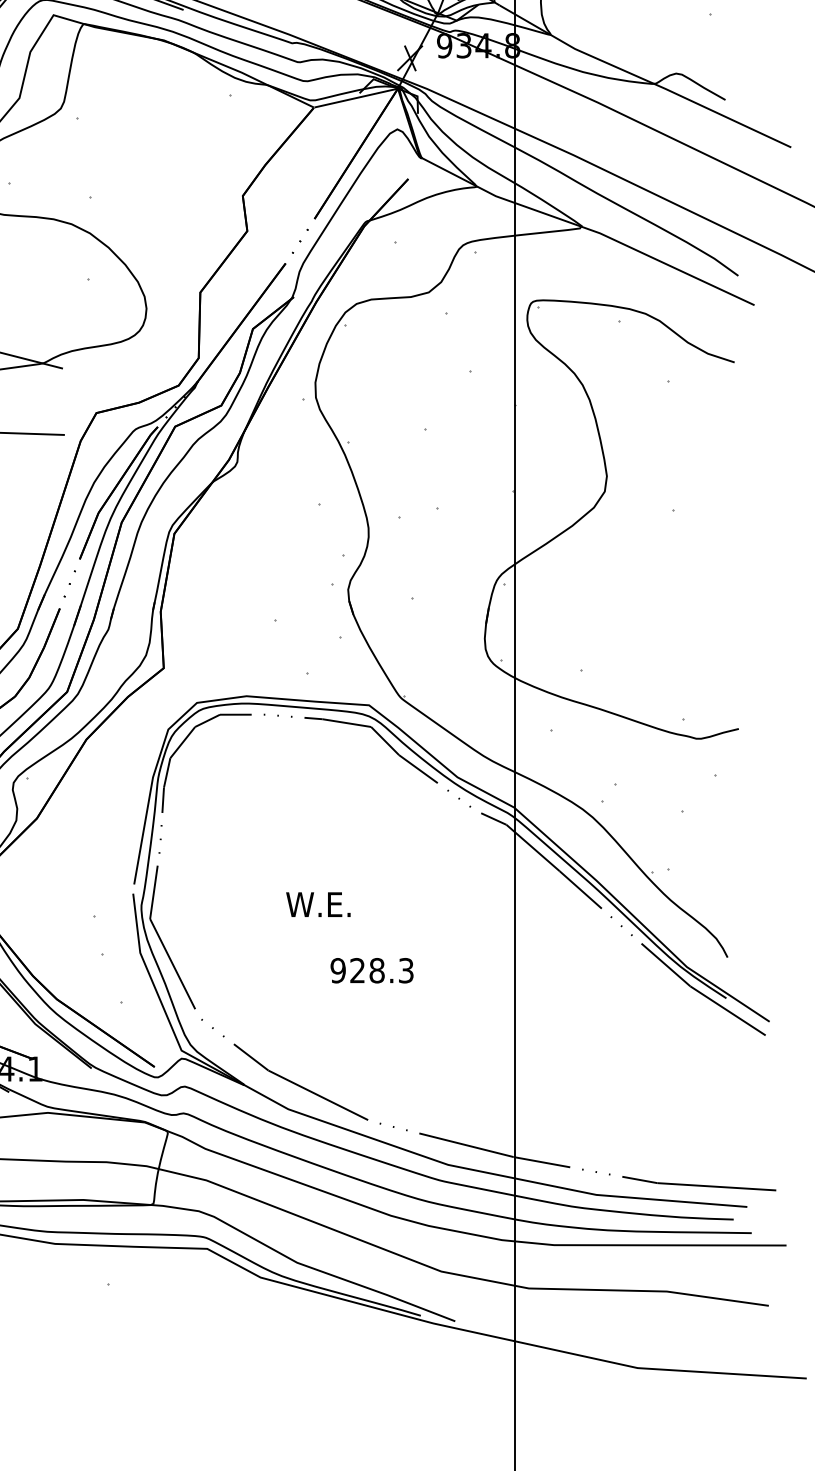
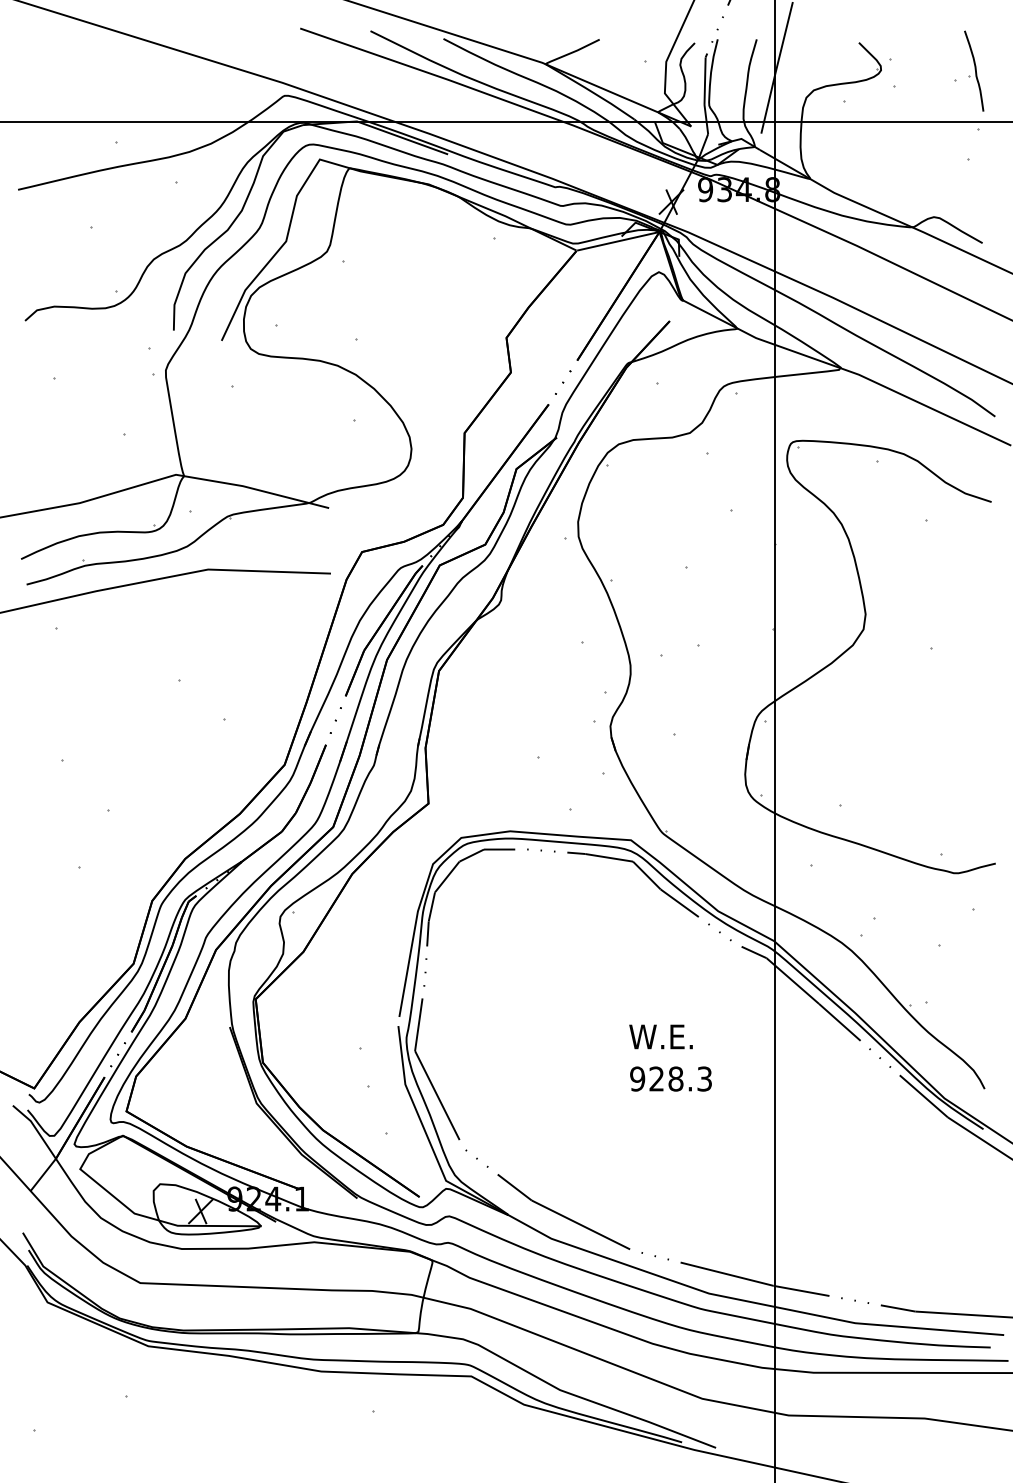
text: (317, 904) -> (660, 1036), moved
text: (371, 970) -> (670, 1078), moved

